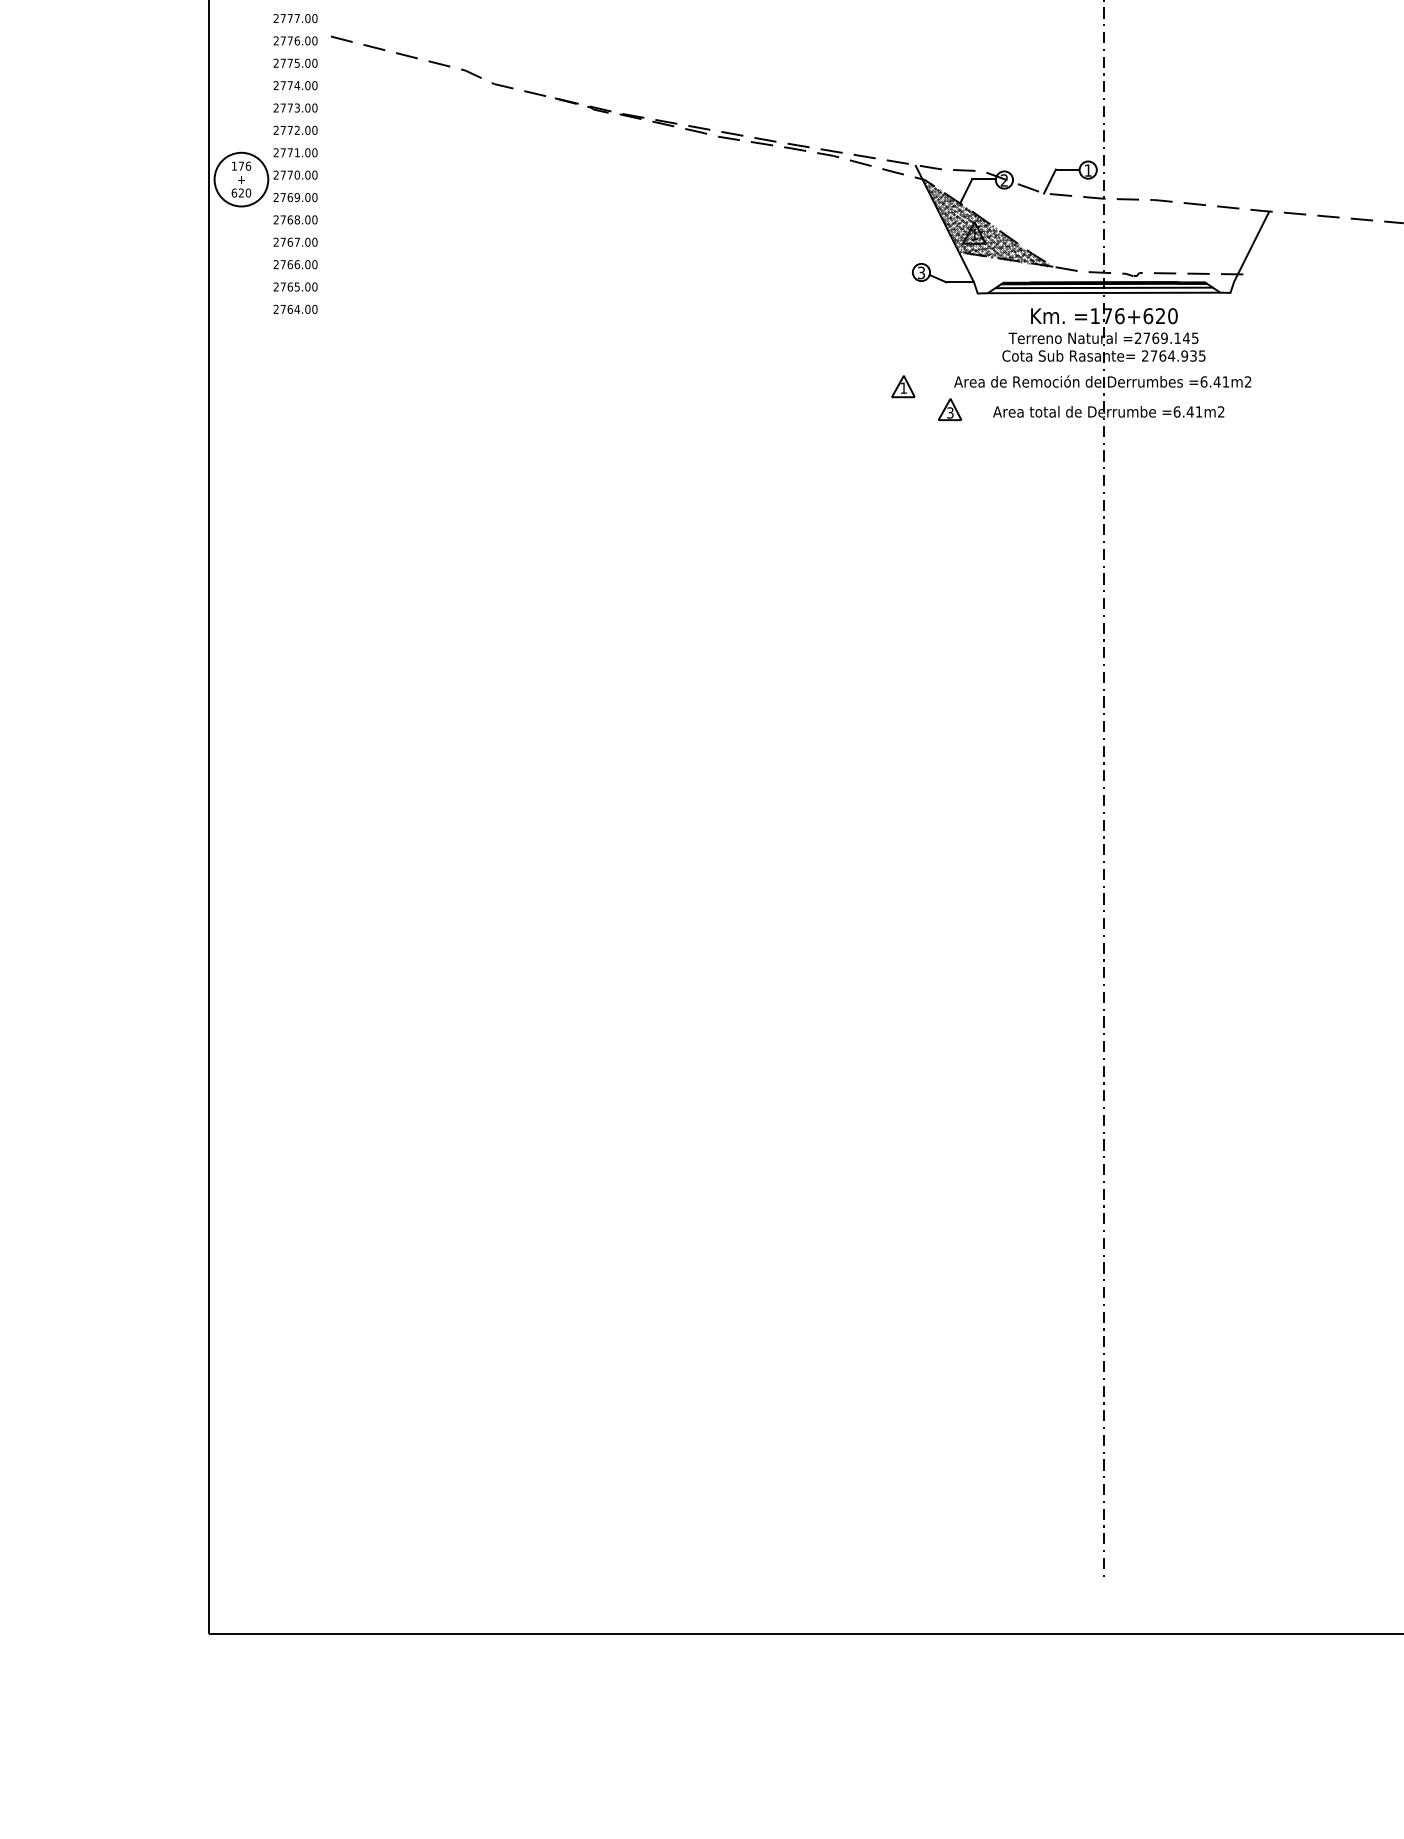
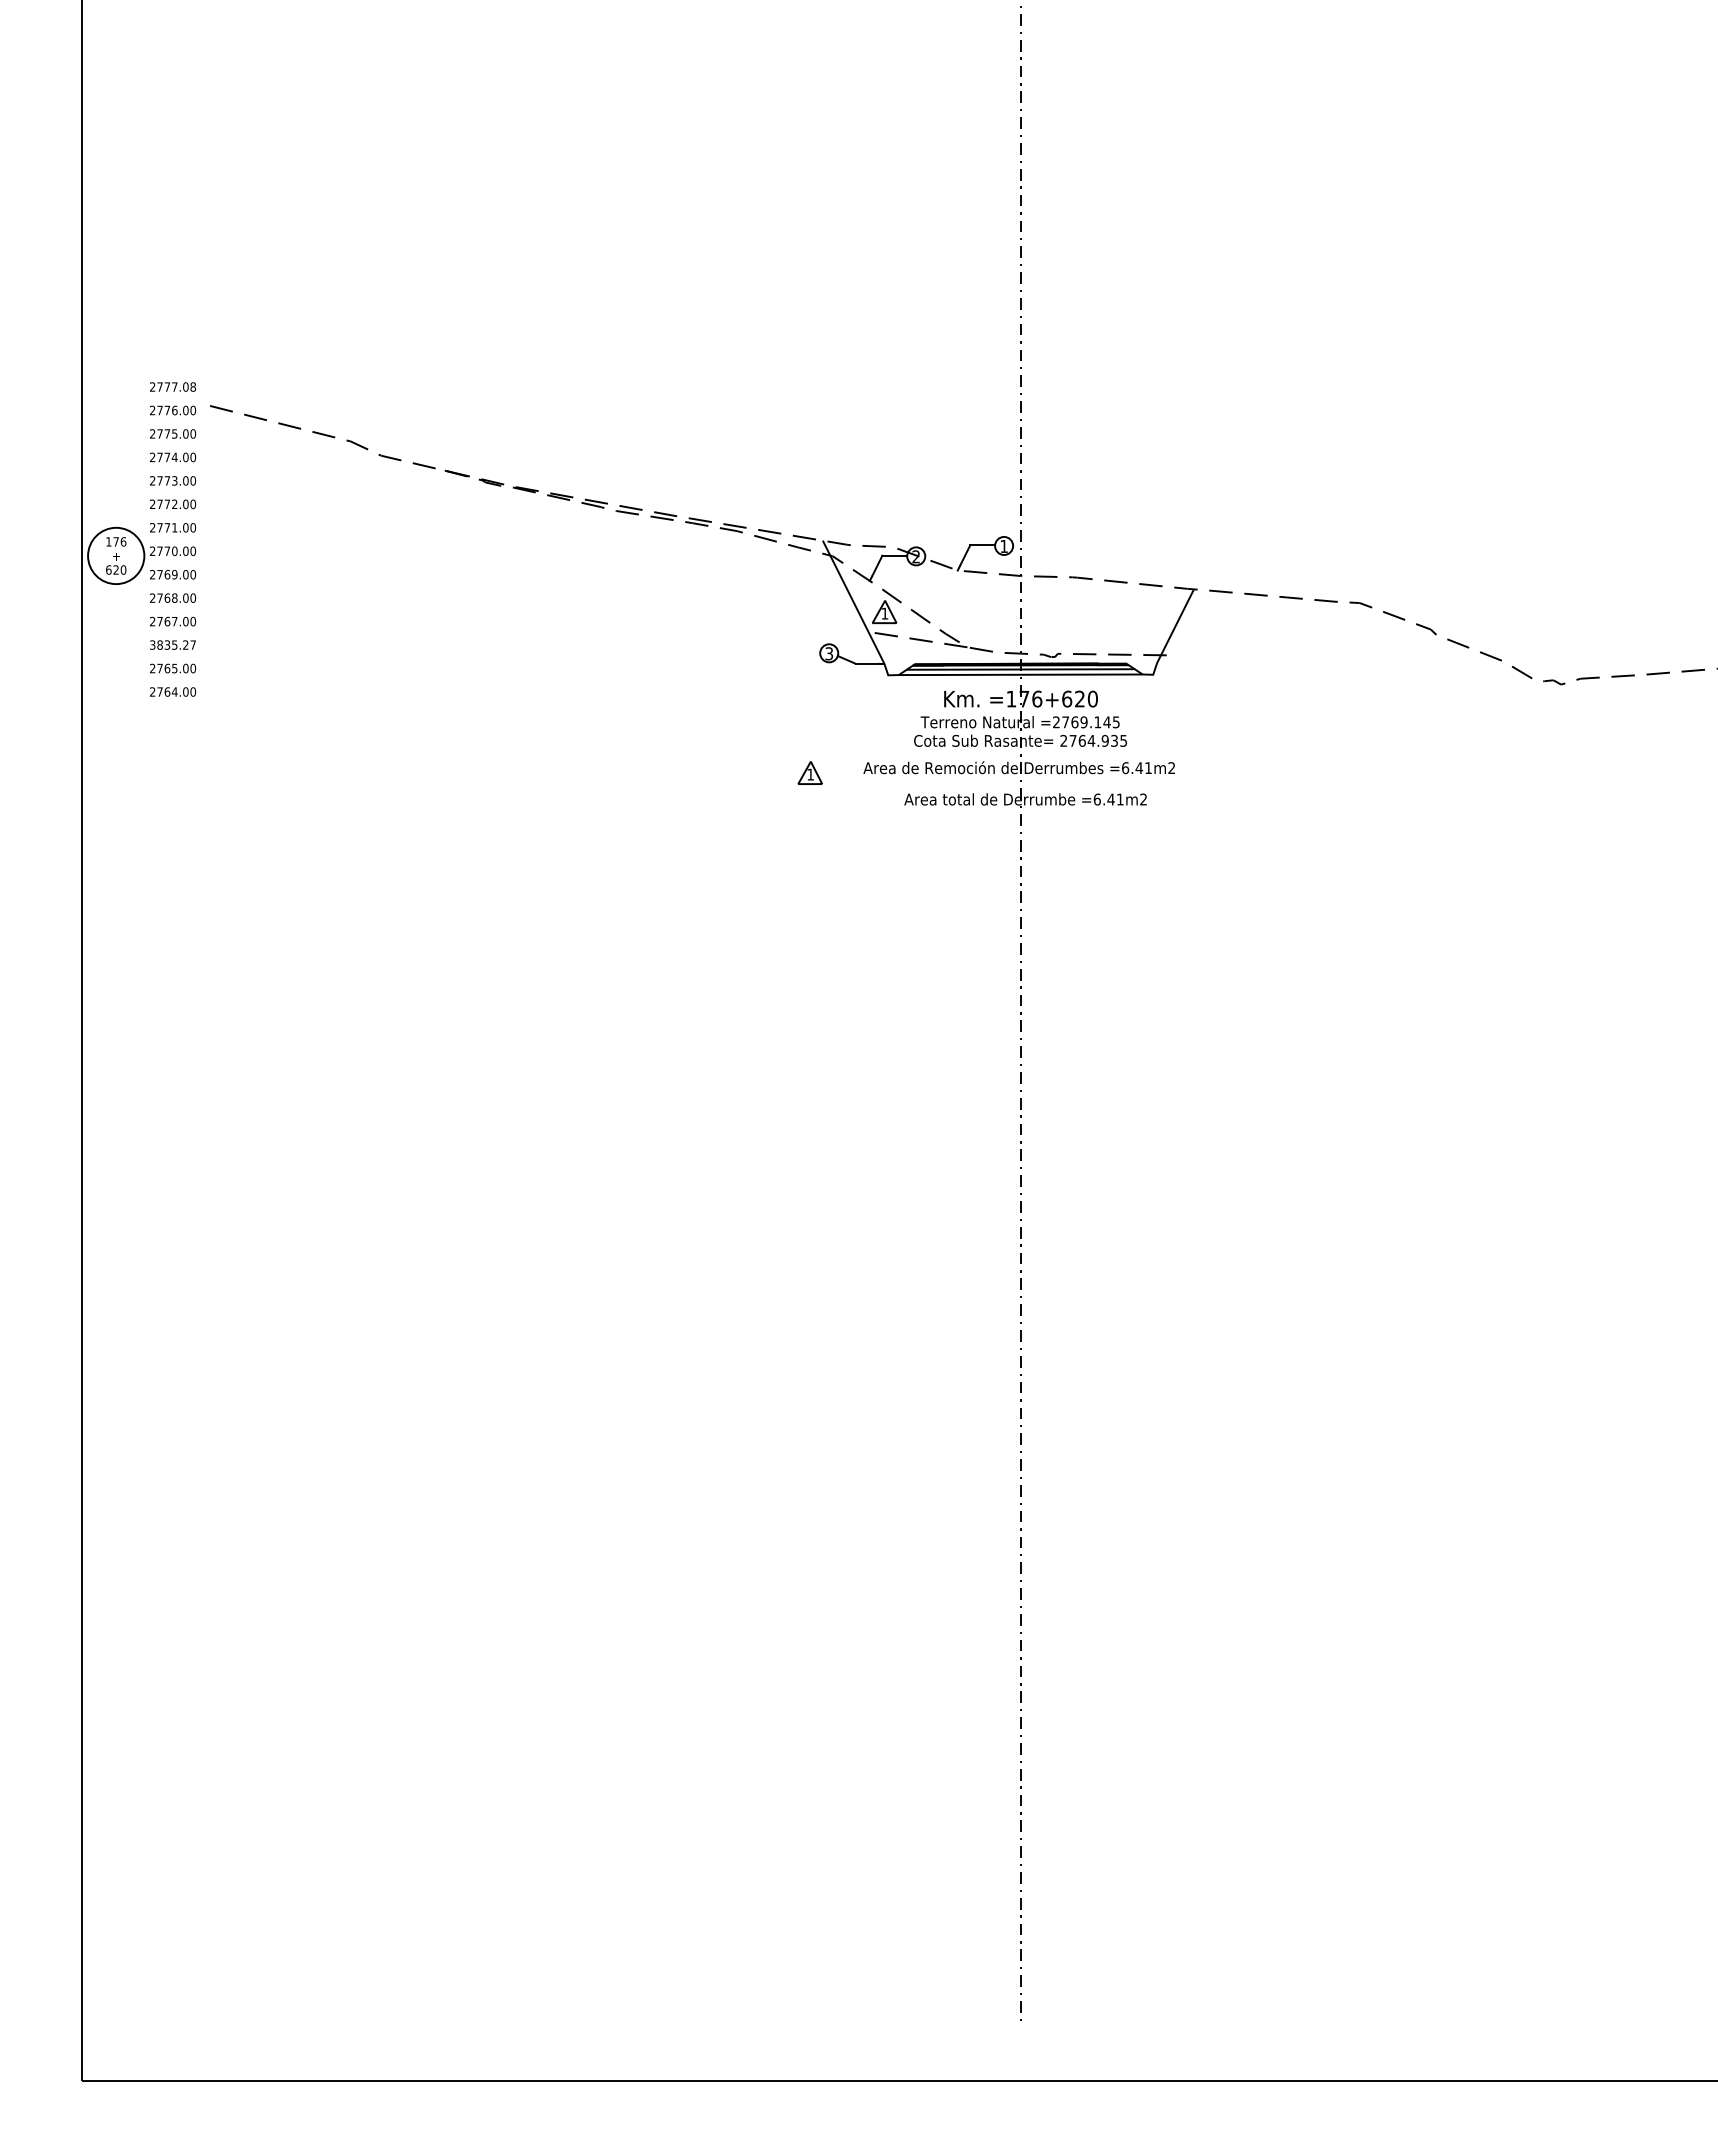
text: (315, 18) -> (193, 386), 2777.00 -> 2777.08
hatch: (985, 223) -> (896, 601), removed
text: (296, 264) -> (173, 644), 2766.00 -> 3835.27
part: (949, 409) -> (858, 796), removed

